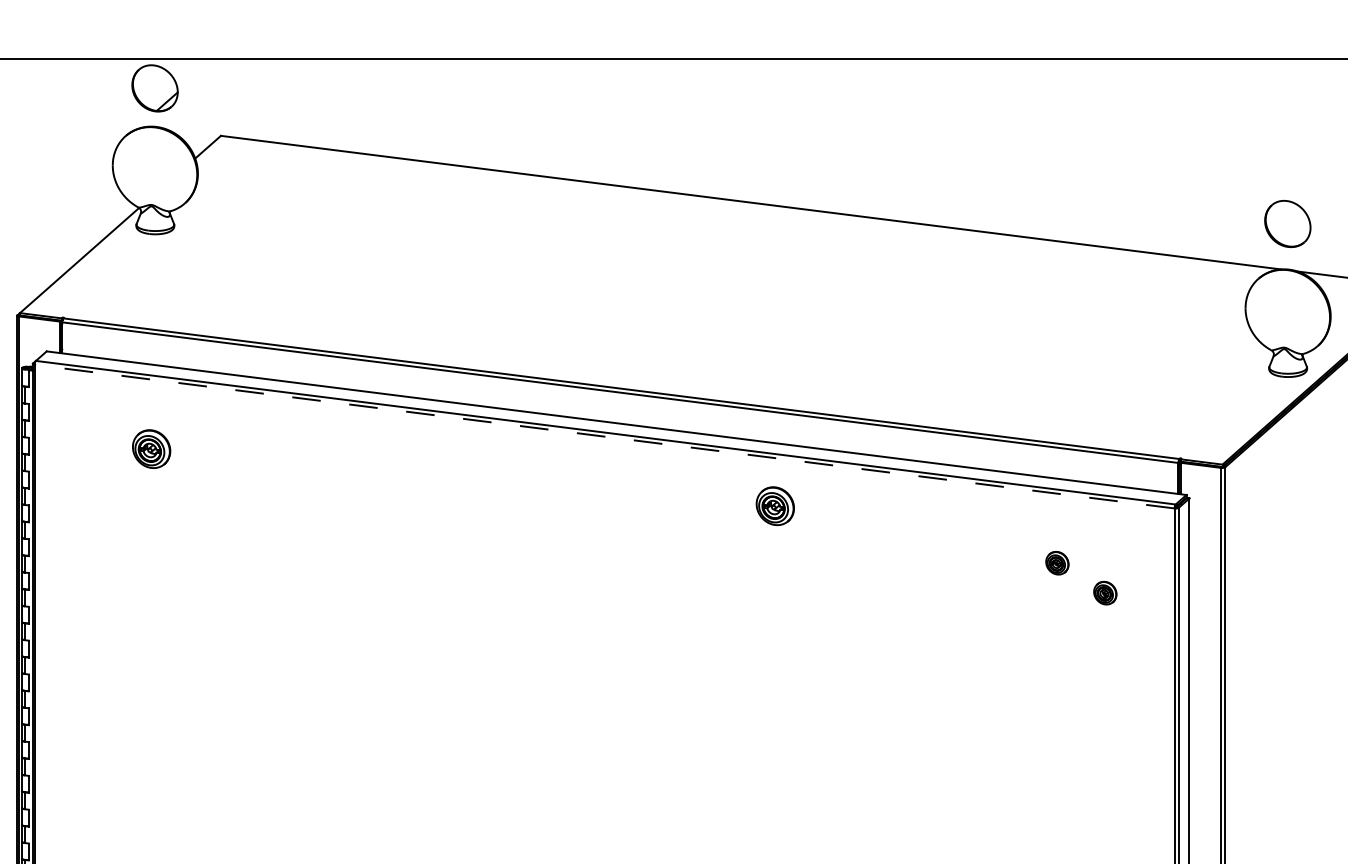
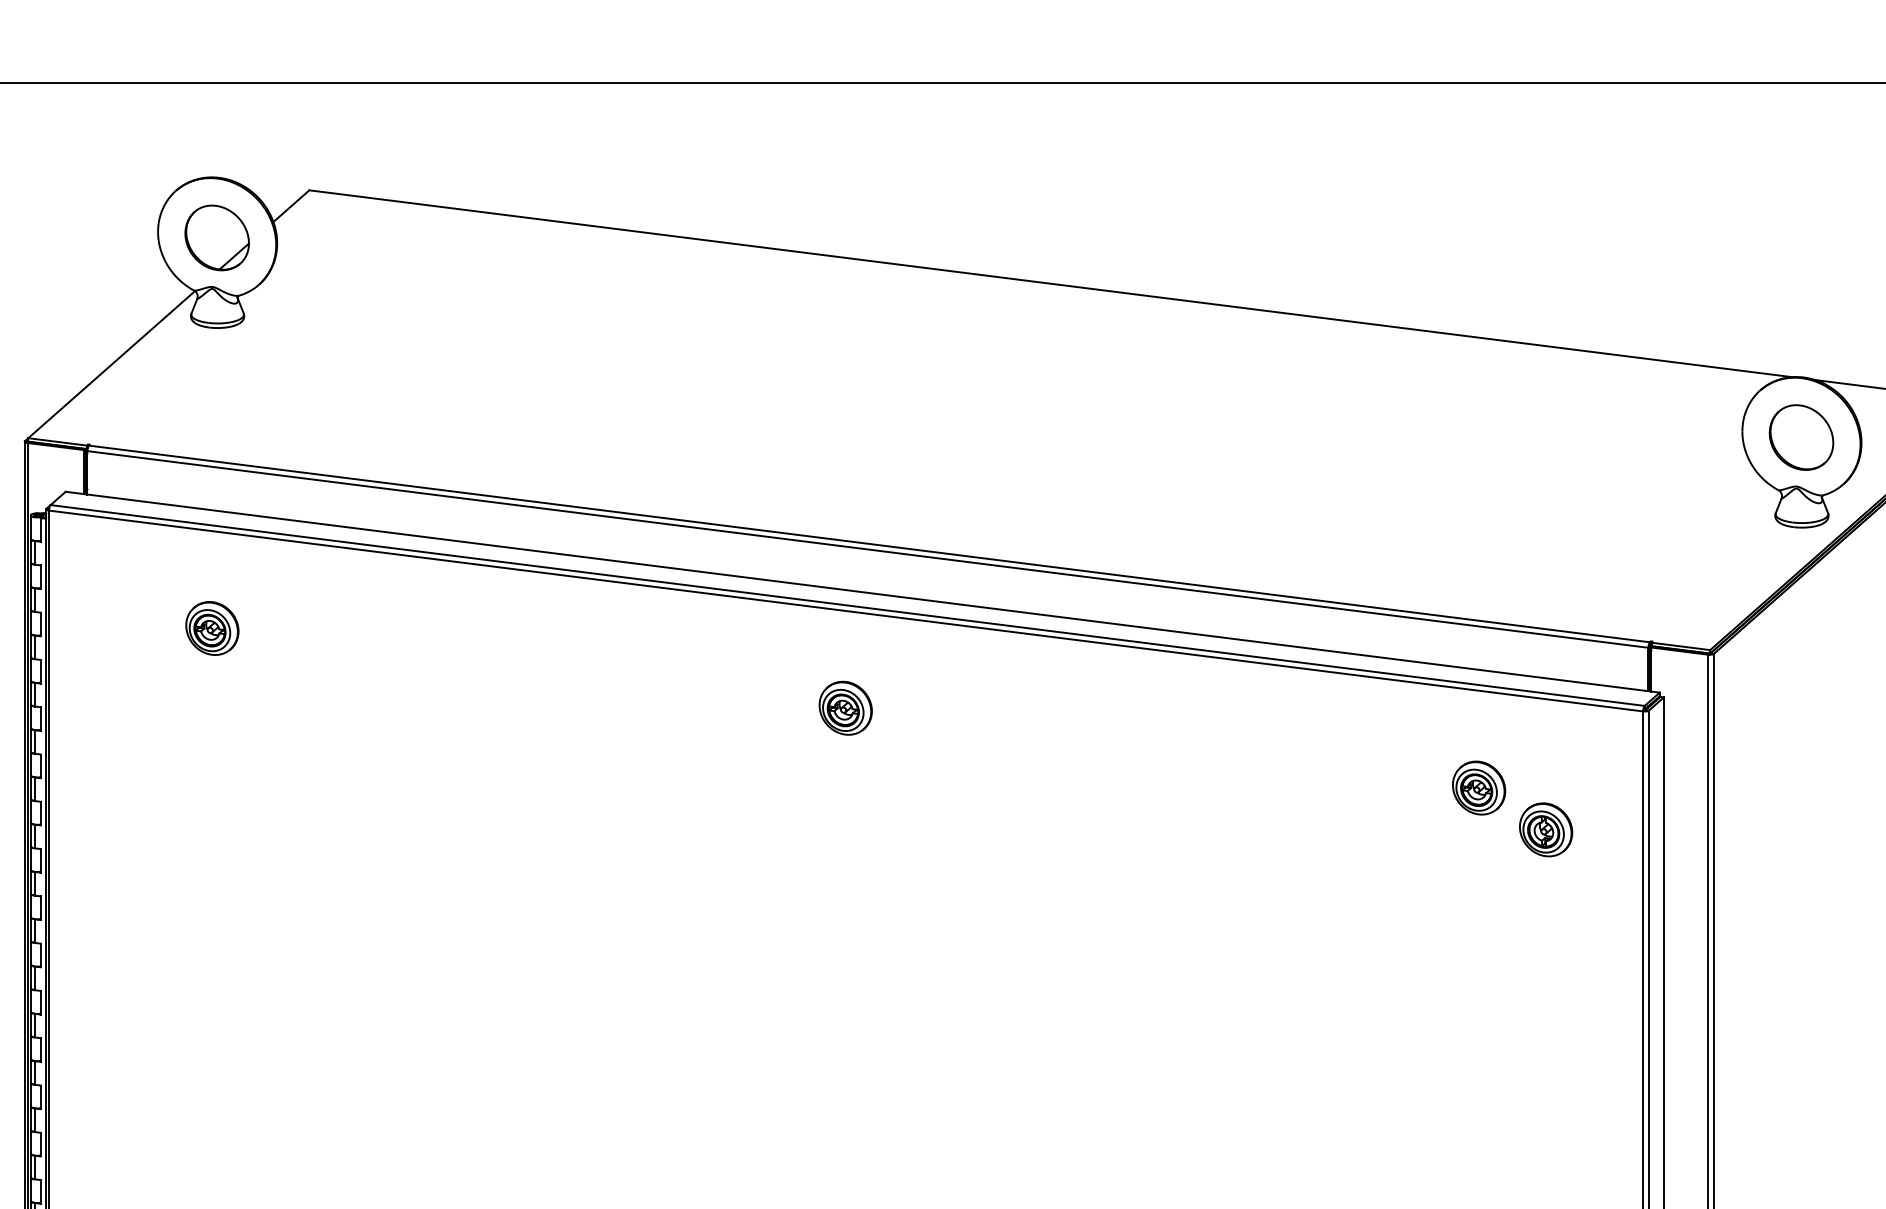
part: (154, 88) -> (216, 237), moved
part: (1287, 223) -> (1801, 437), moved
line: (604, 436) -> (845, 610), dashed -> solid
part: (775, 505) -> (845, 707), moved
part: (1057, 562) -> (1479, 787), size x1.67
part: (1105, 592) -> (1546, 829), size x1.67

